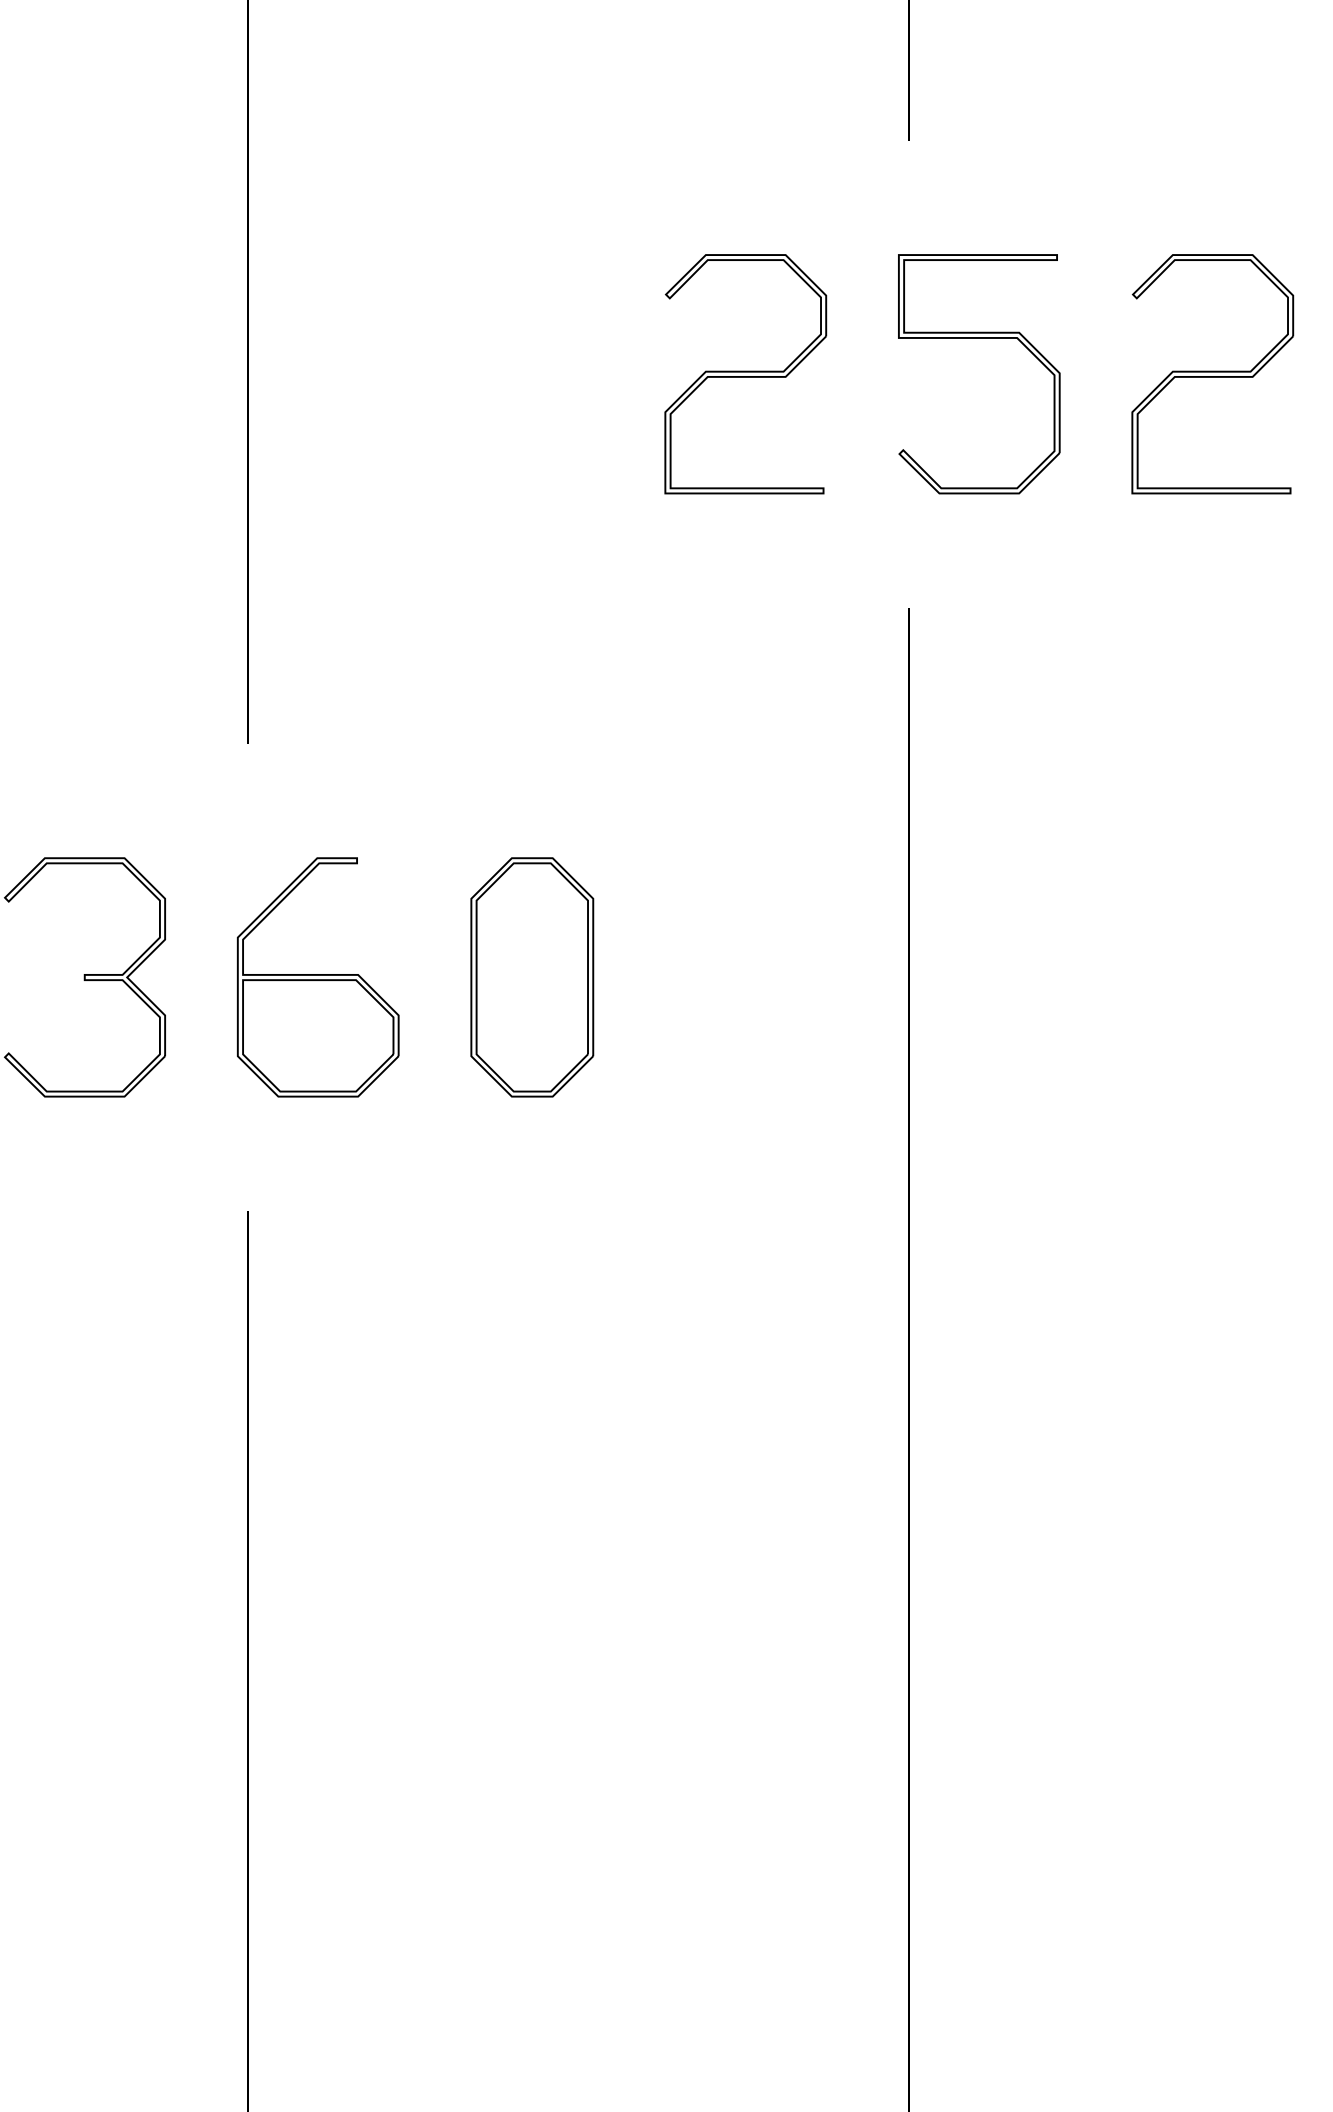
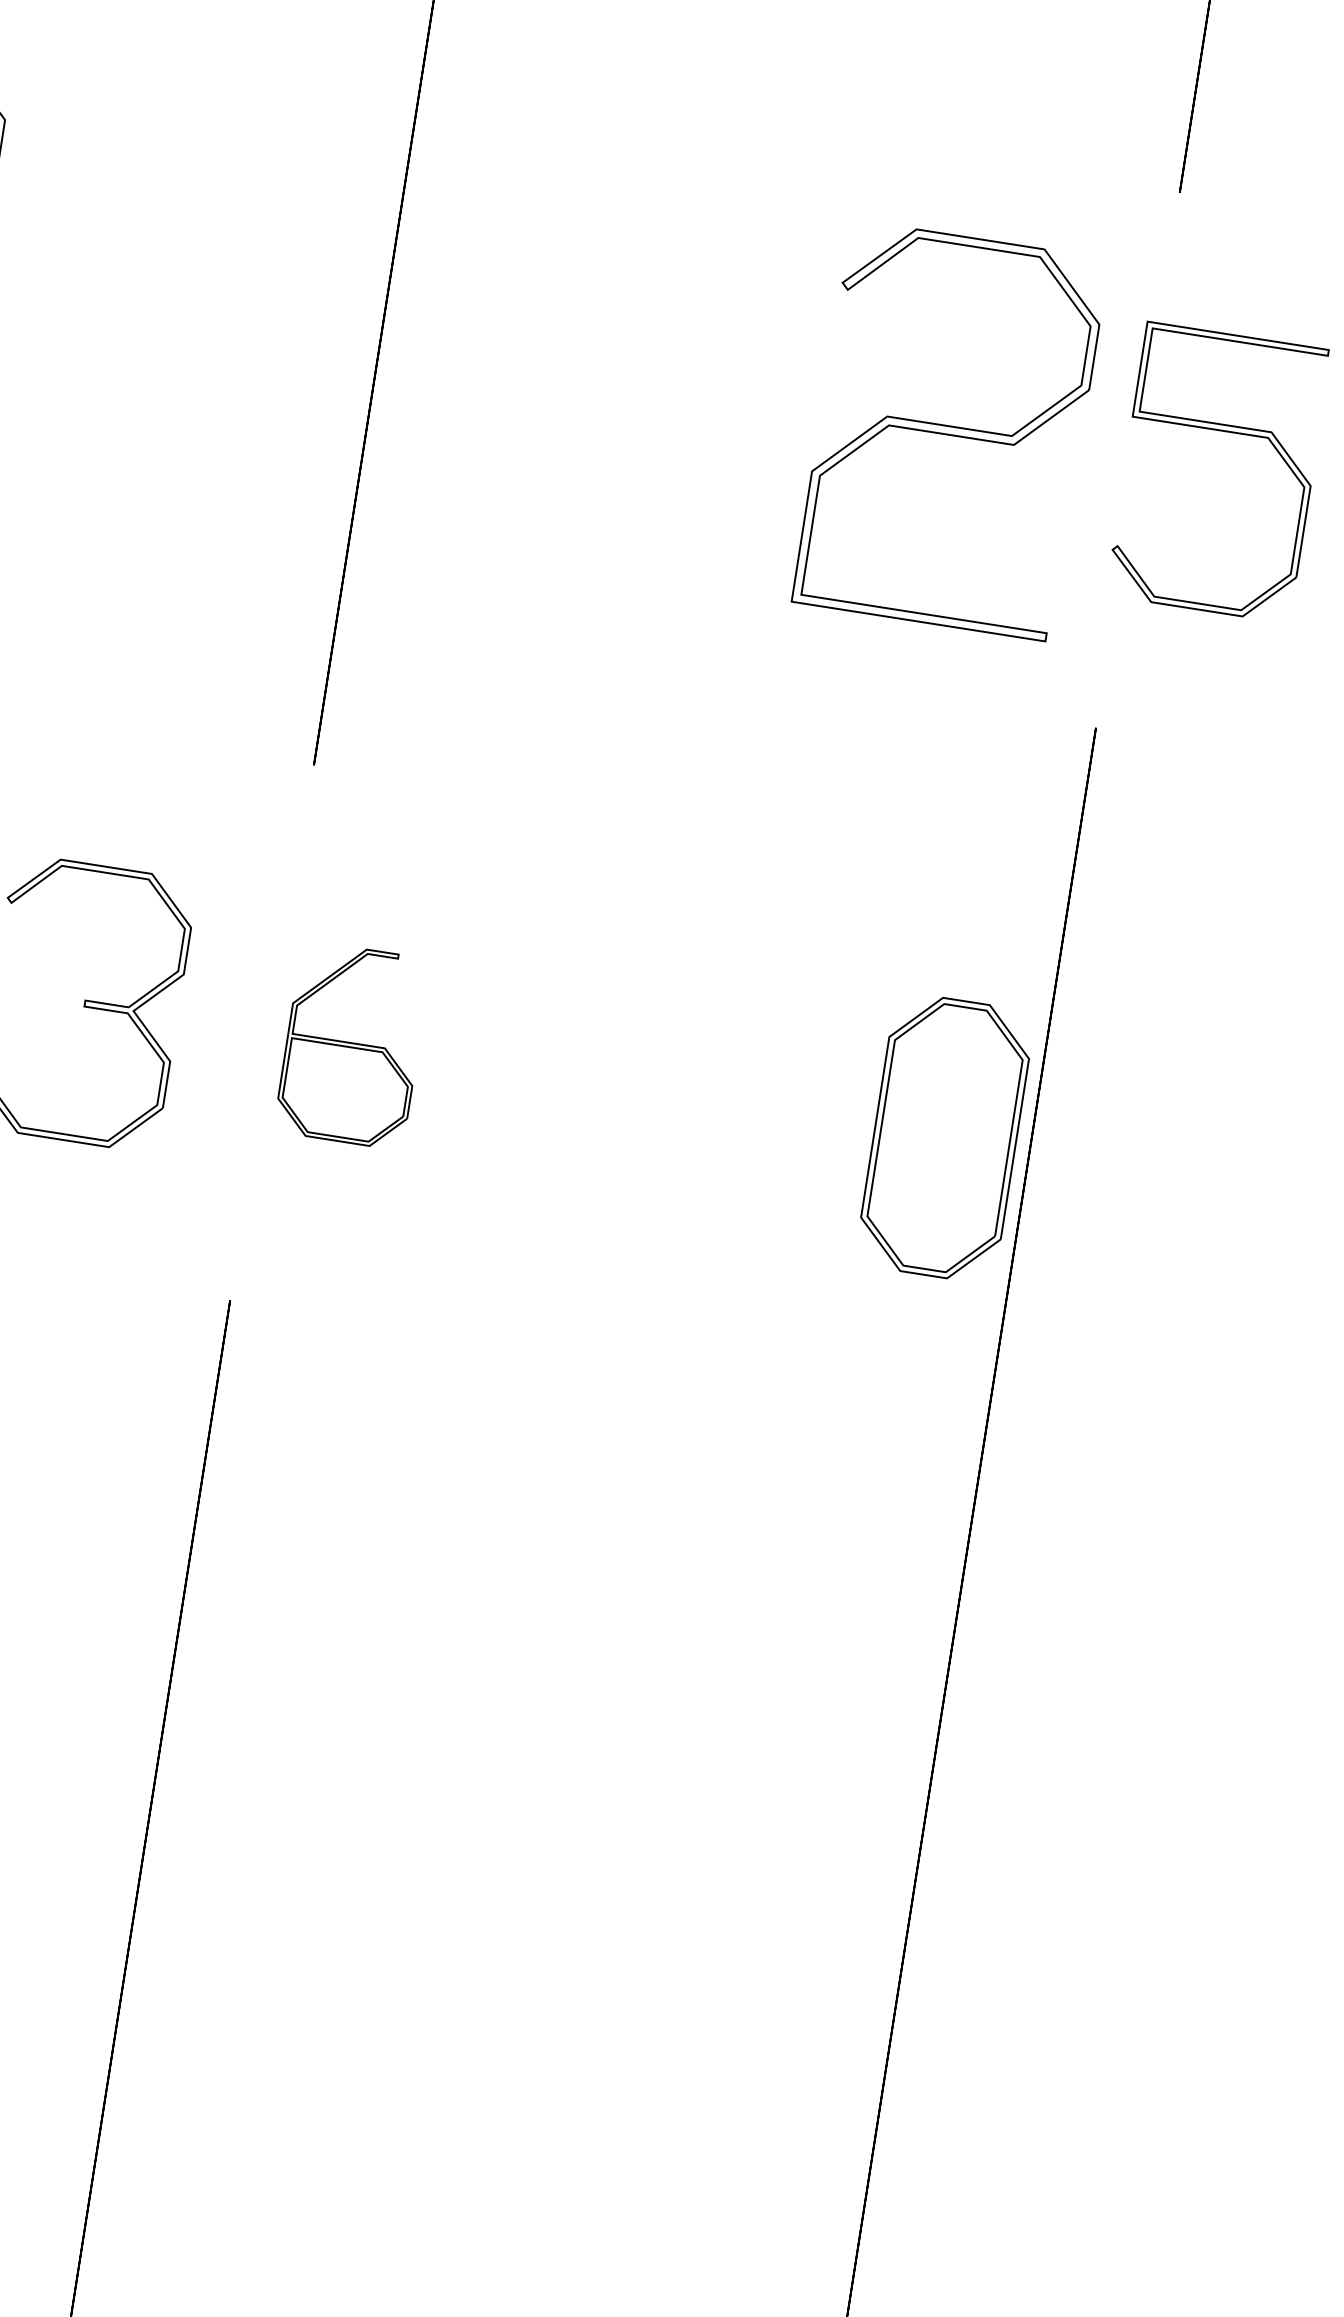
part: (745, 374) -> (950, 431), size x1.4
part: (318, 977) -> (352, 1045), size x0.7
part: (532, 977) -> (945, 1138), moved

